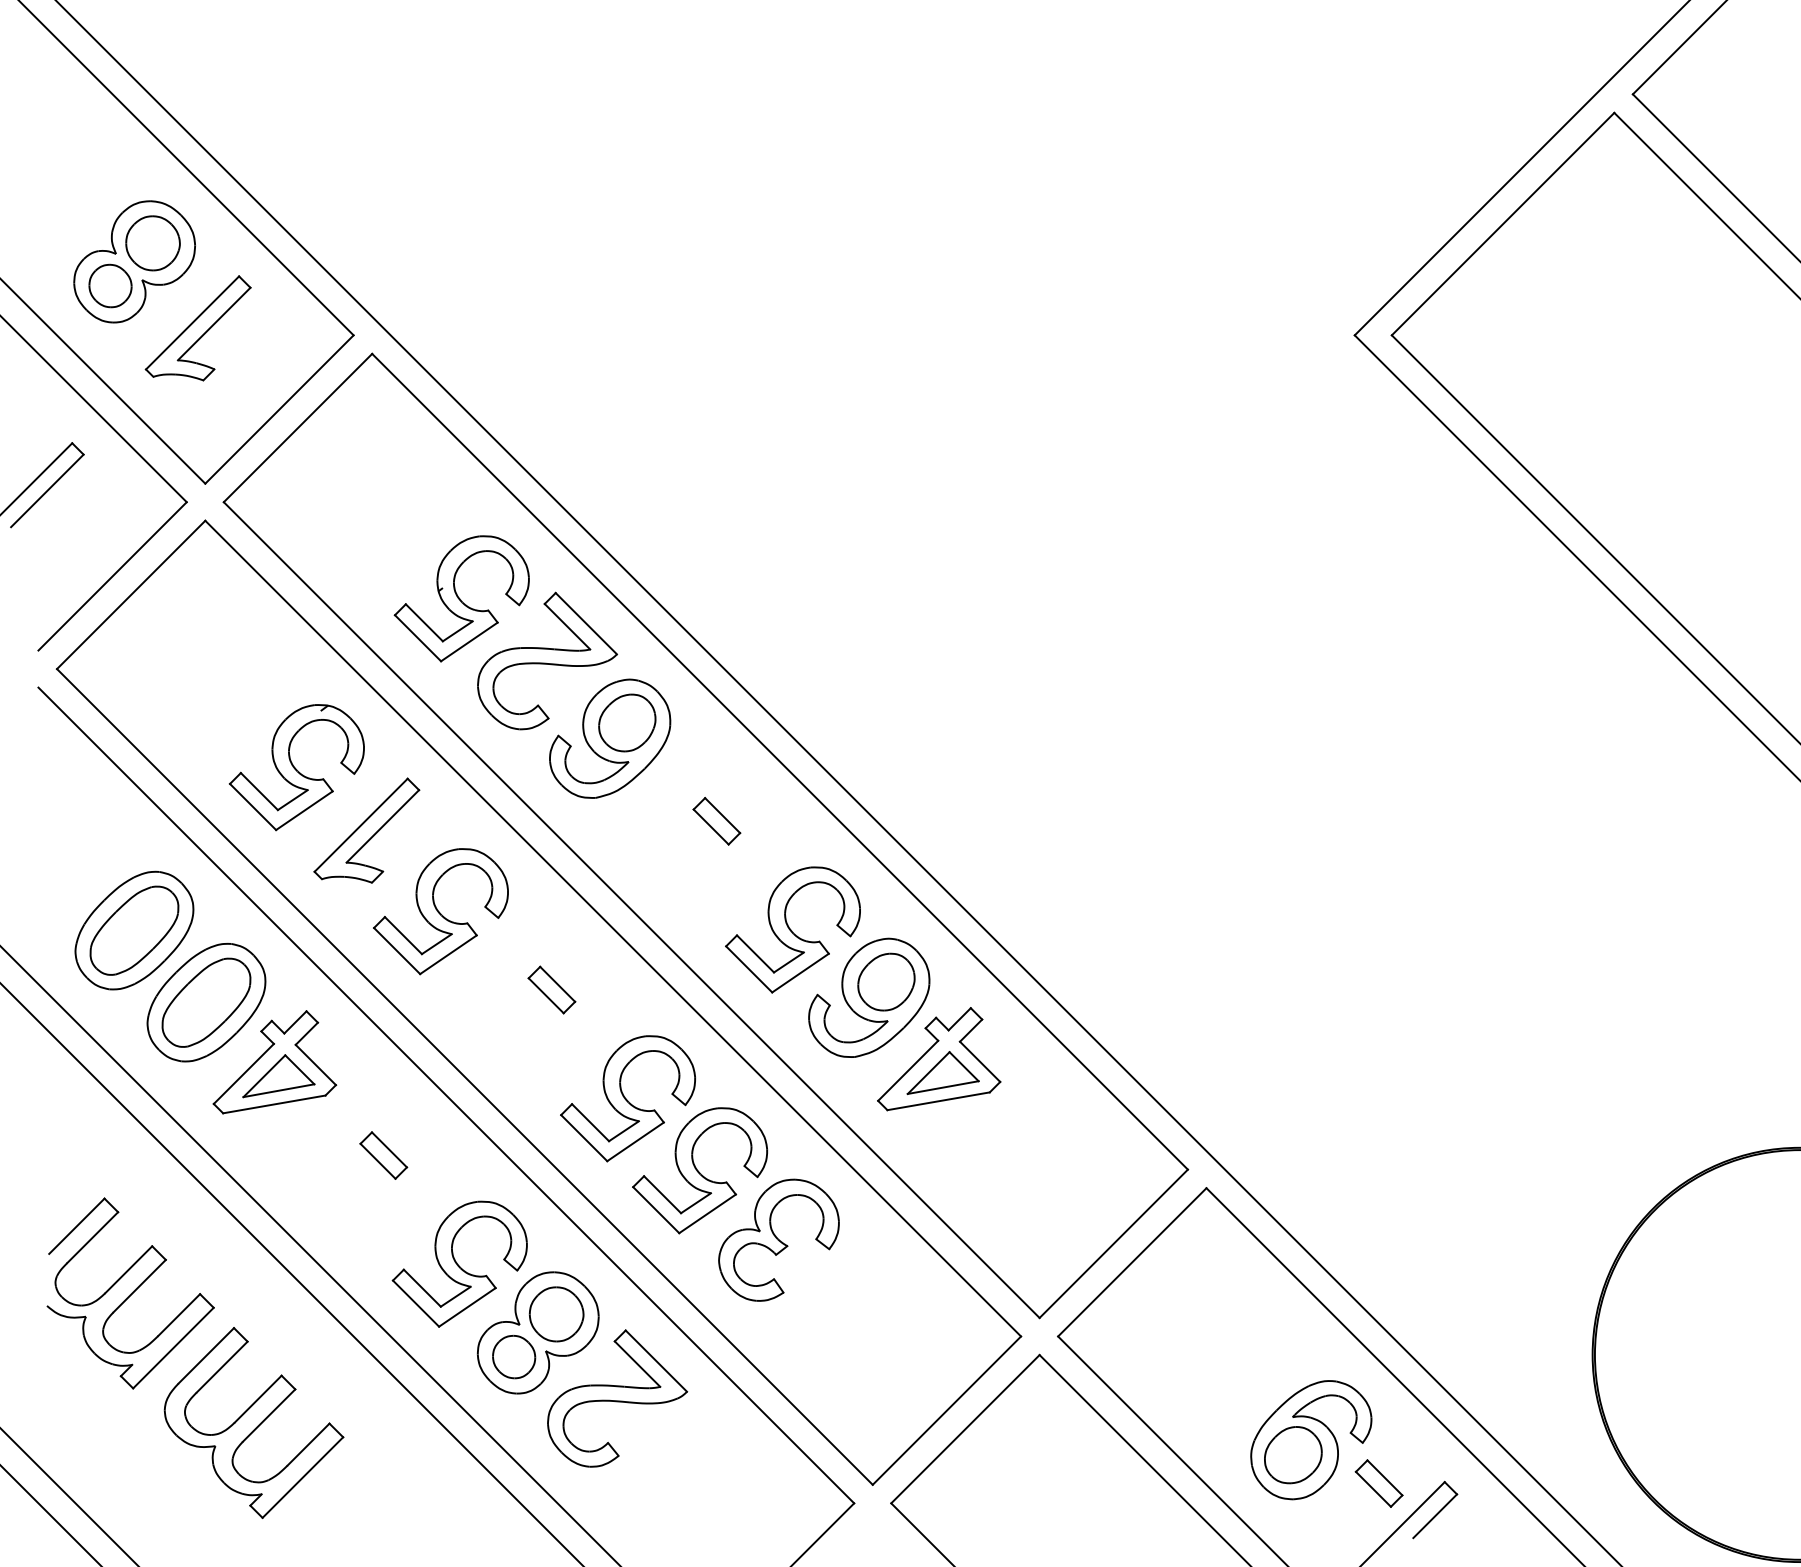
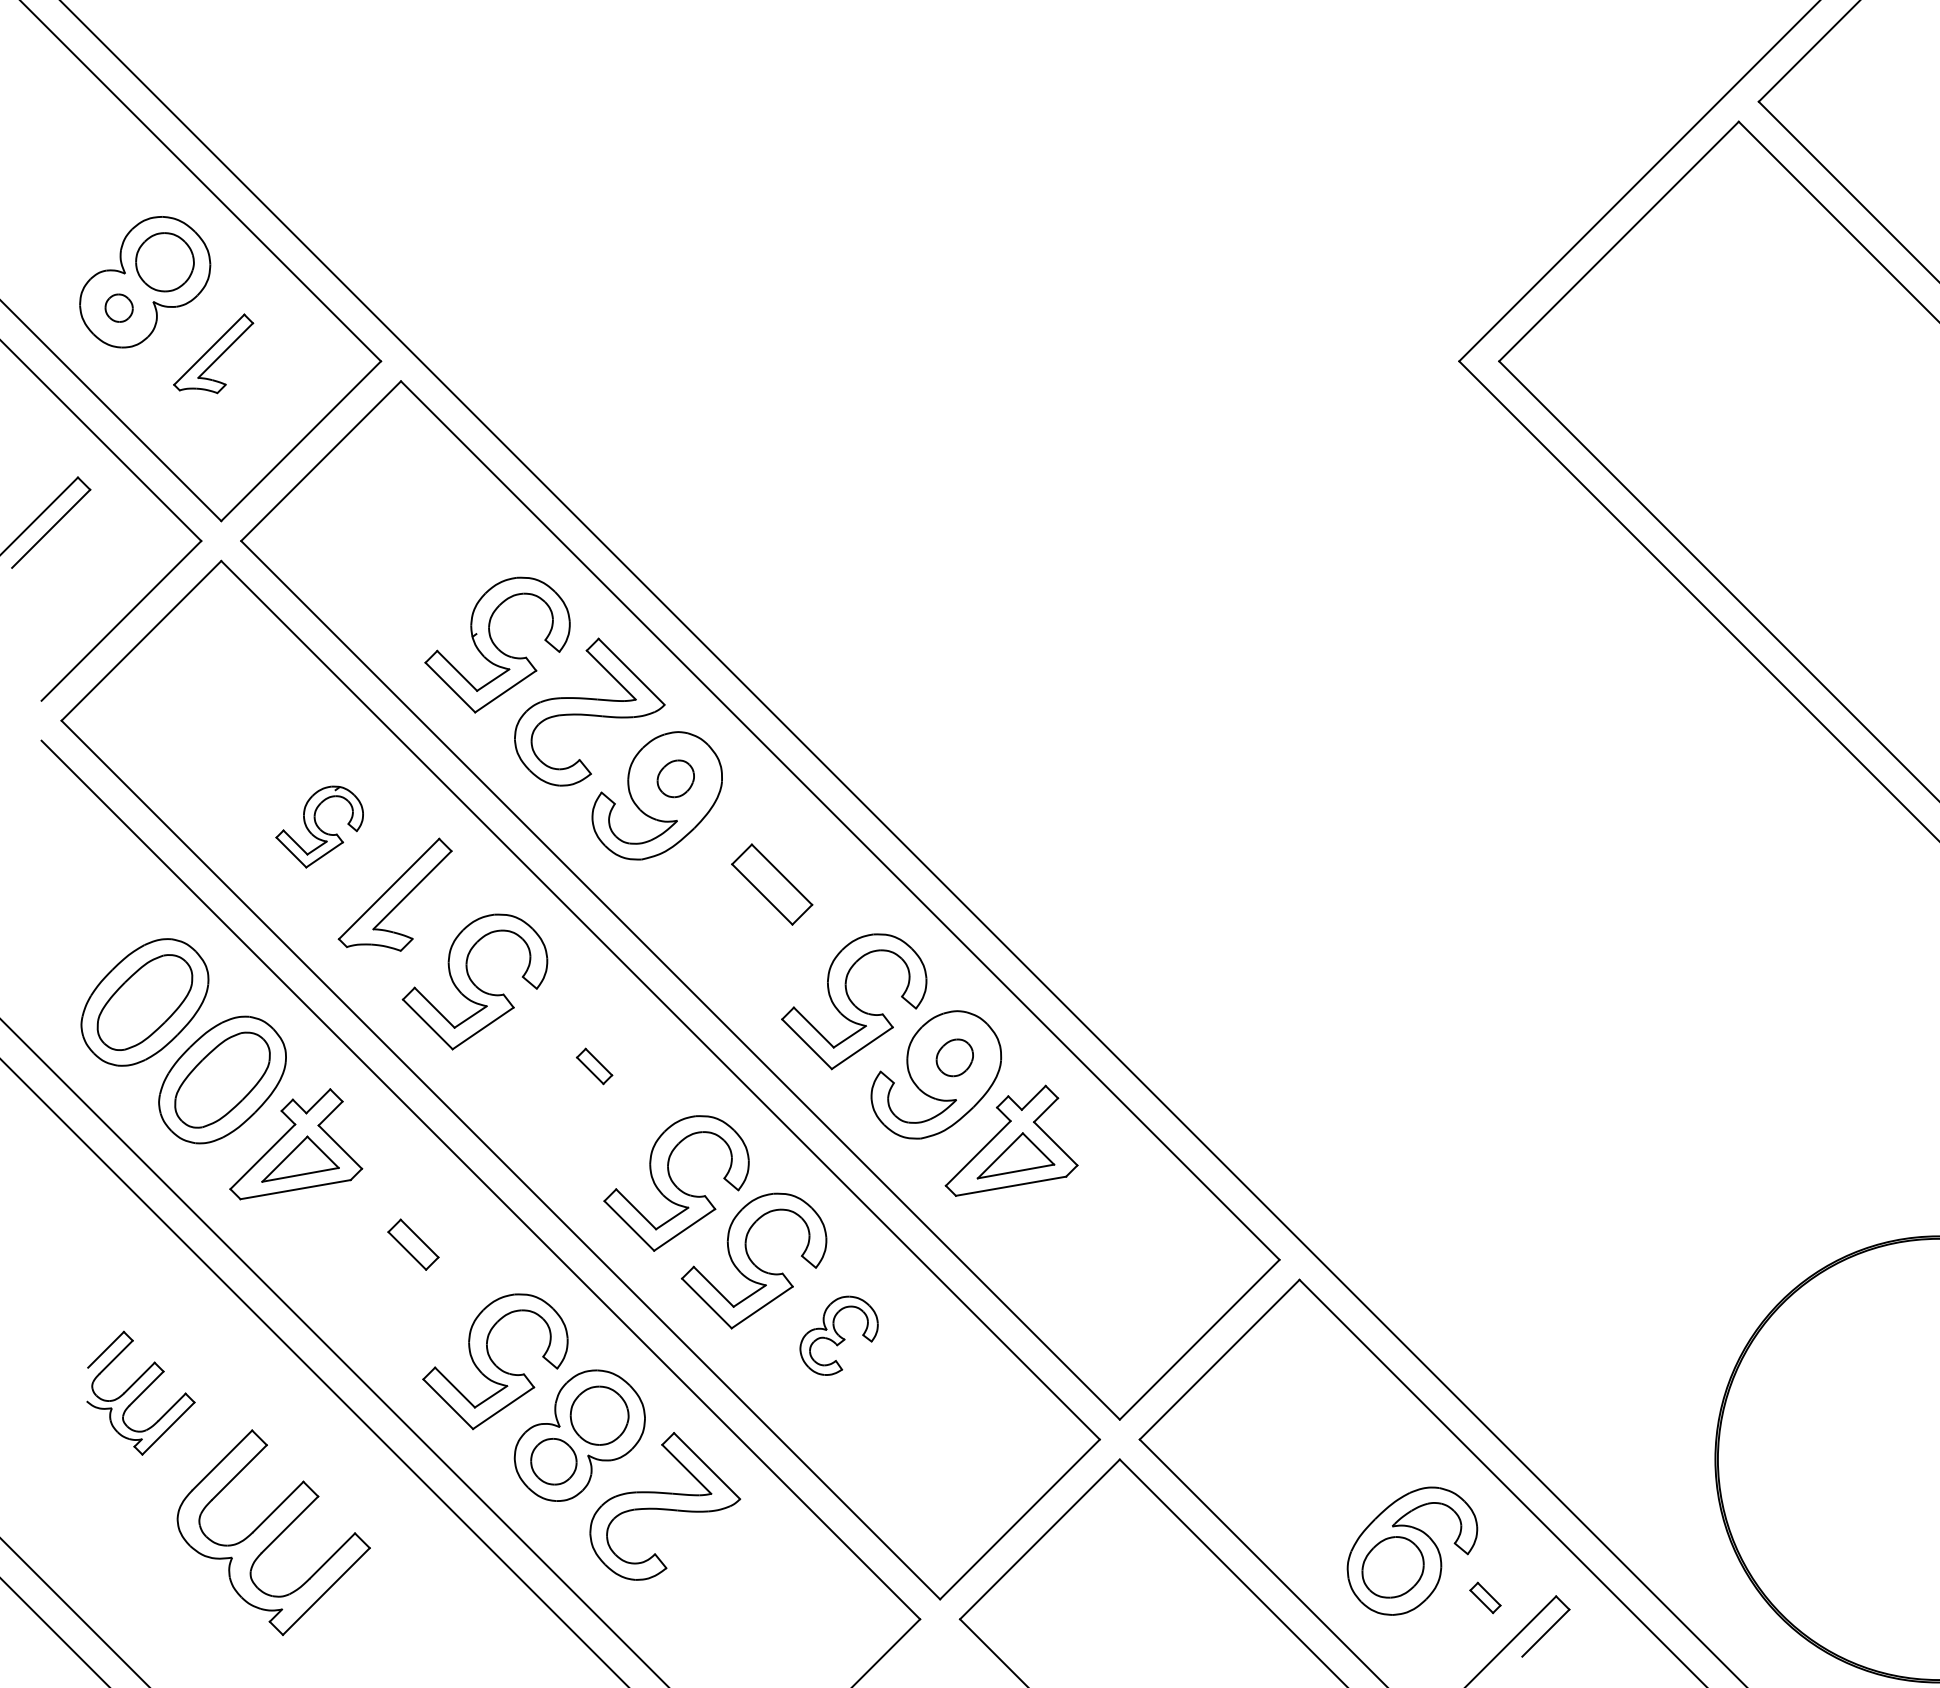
part: (110, 285) -> (119, 307), size x0.6
part: (197, 328) -> (212, 353), size x0.7
part: (627, 722) -> (675, 778), size x0.6
part: (296, 767) -> (319, 826), size x0.6
part: (716, 821) -> (771, 884), size x1.6
part: (886, 981) -> (954, 1057), size x0.6
part: (551, 989) -> (594, 1065), size x0.7
part: (778, 1239) -> (838, 1335), size x0.6
part: (130, 1293) -> (140, 1393), size x0.6
part: (1378, 1483) -> (1484, 1597), size x0.6

